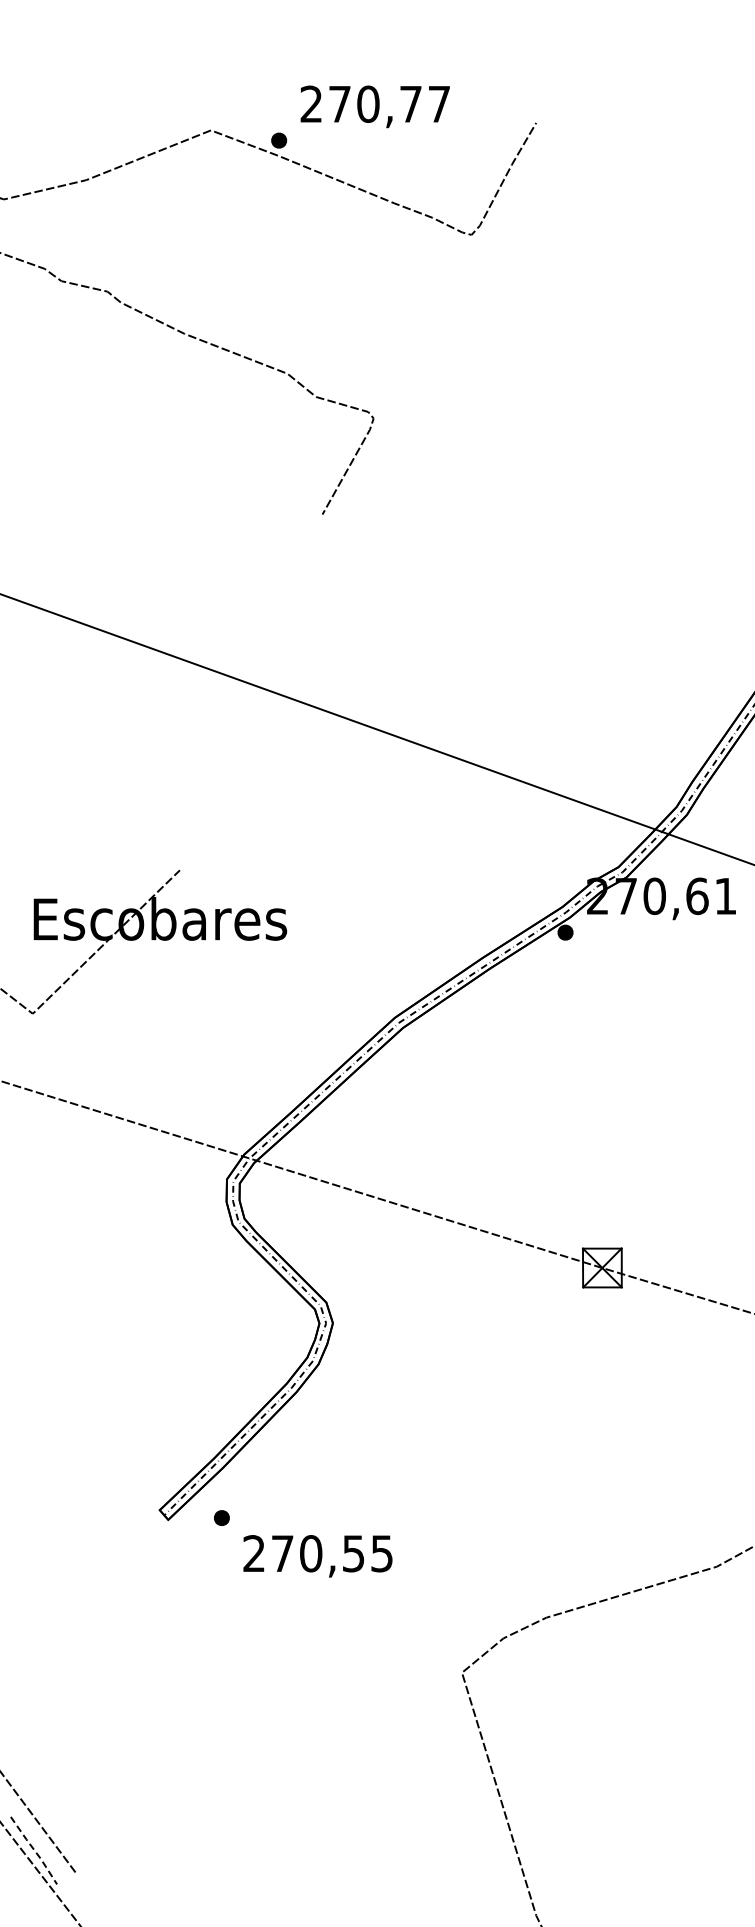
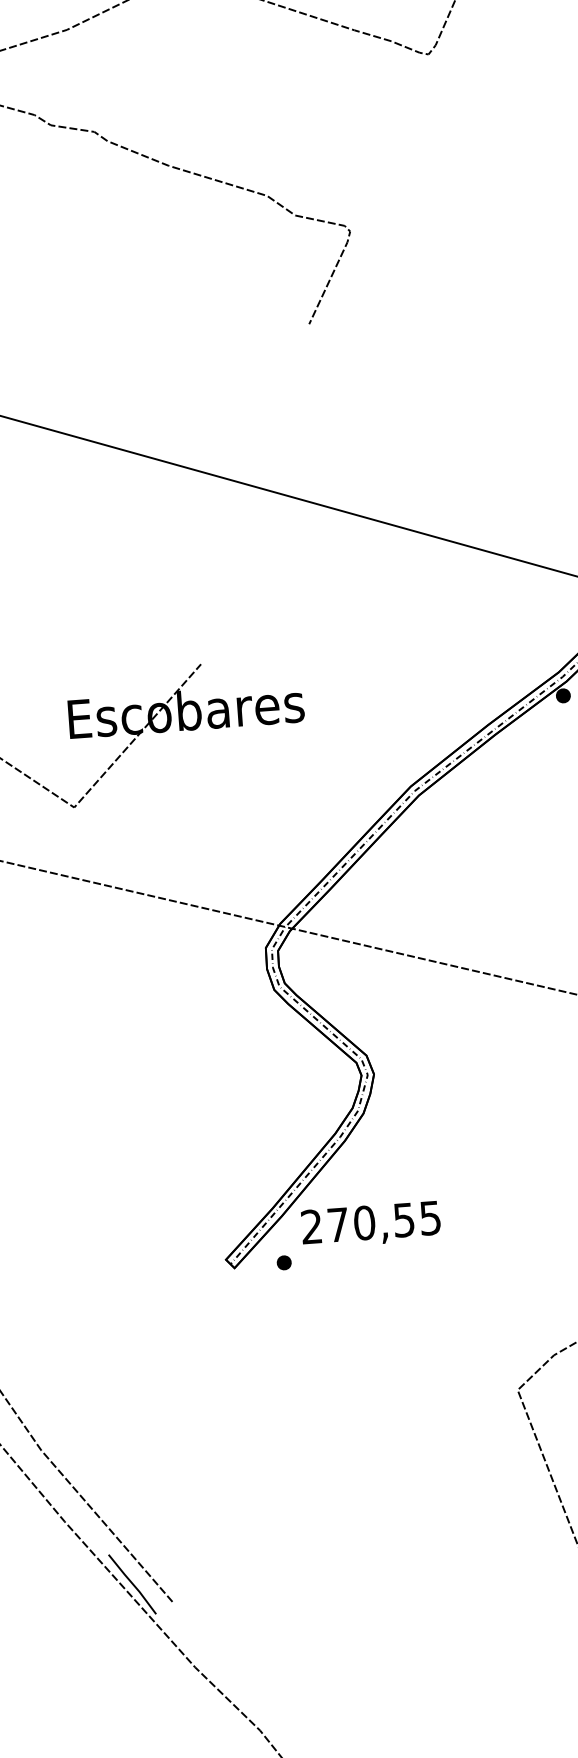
text: (317, 1556) -> (370, 1225), moved
line: (34, 1850) -> (132, 1584), dashed -> solid

